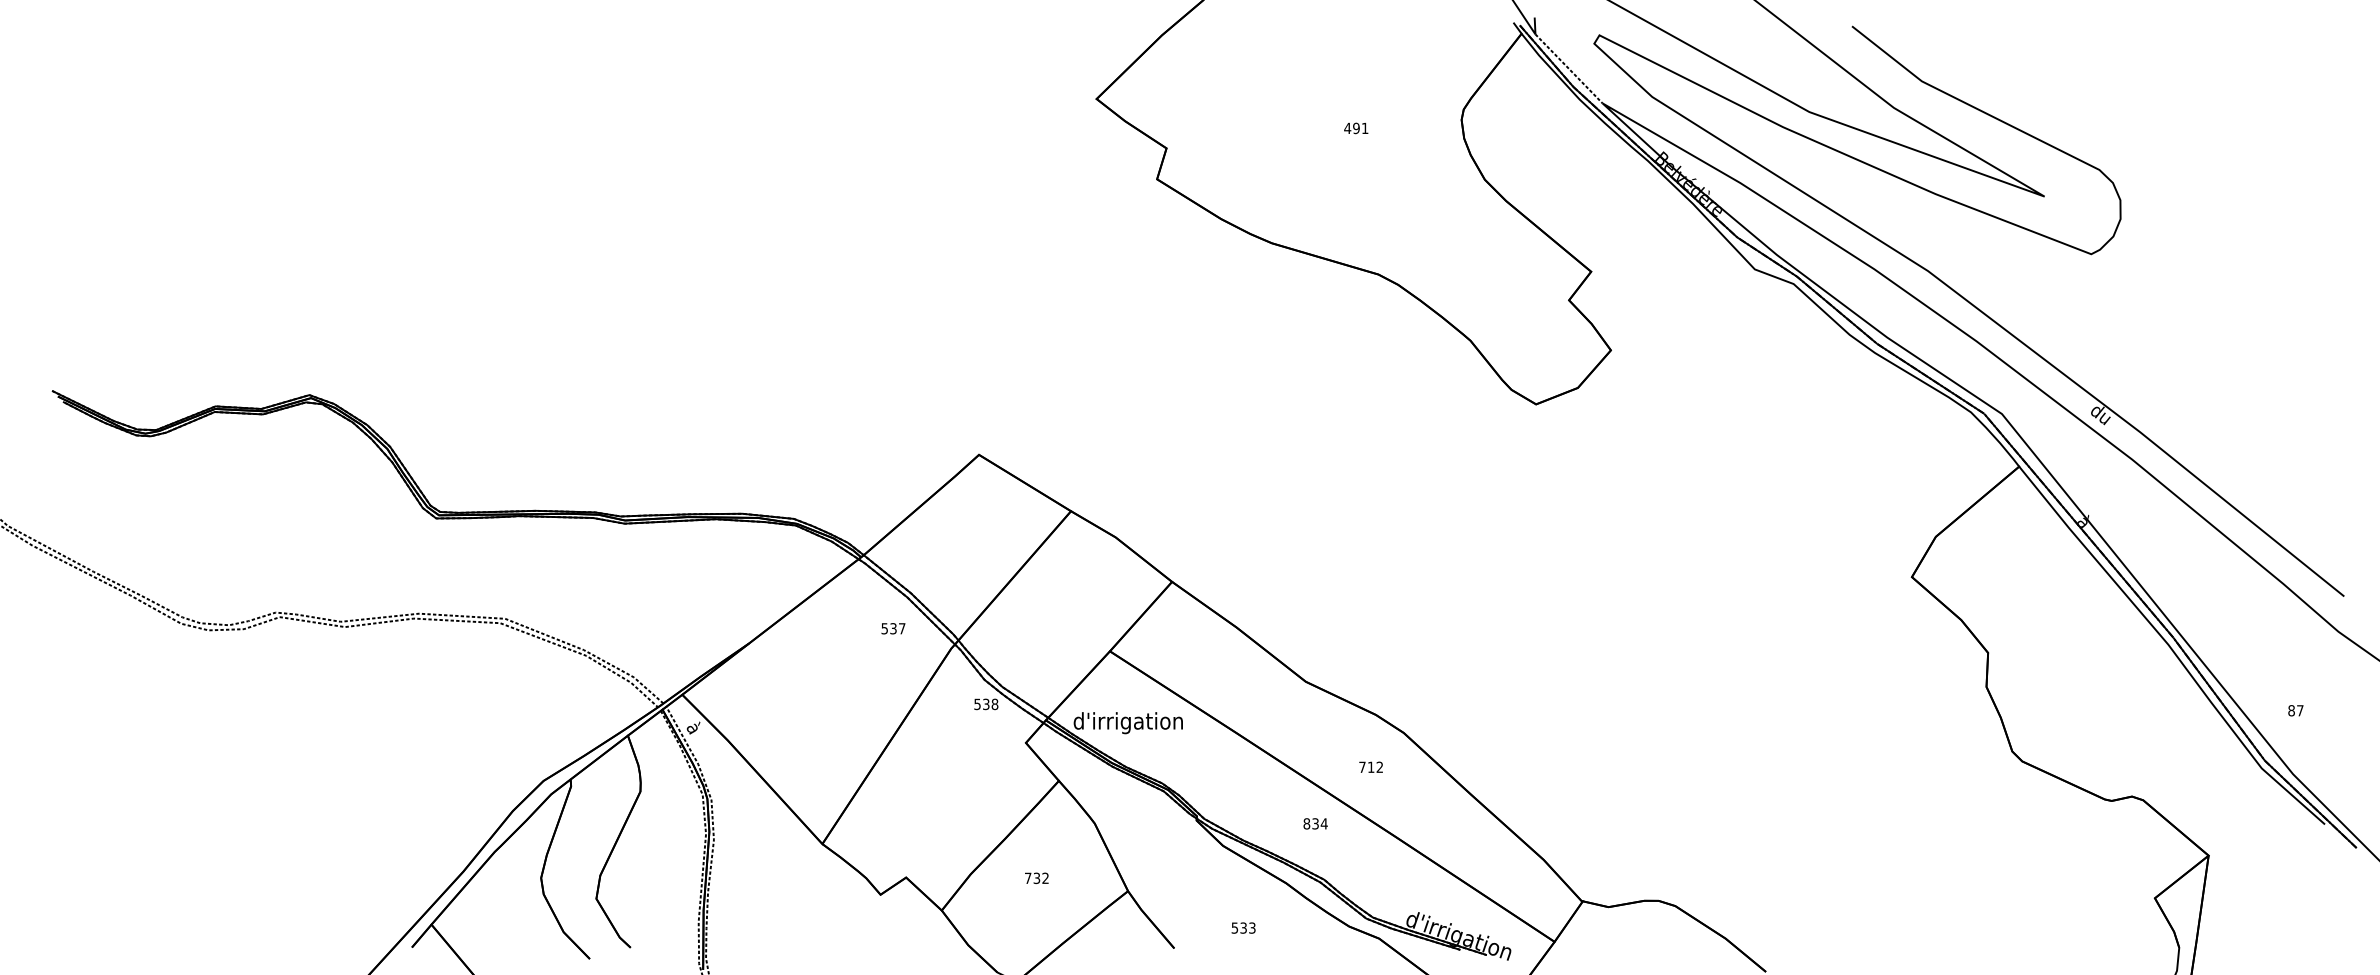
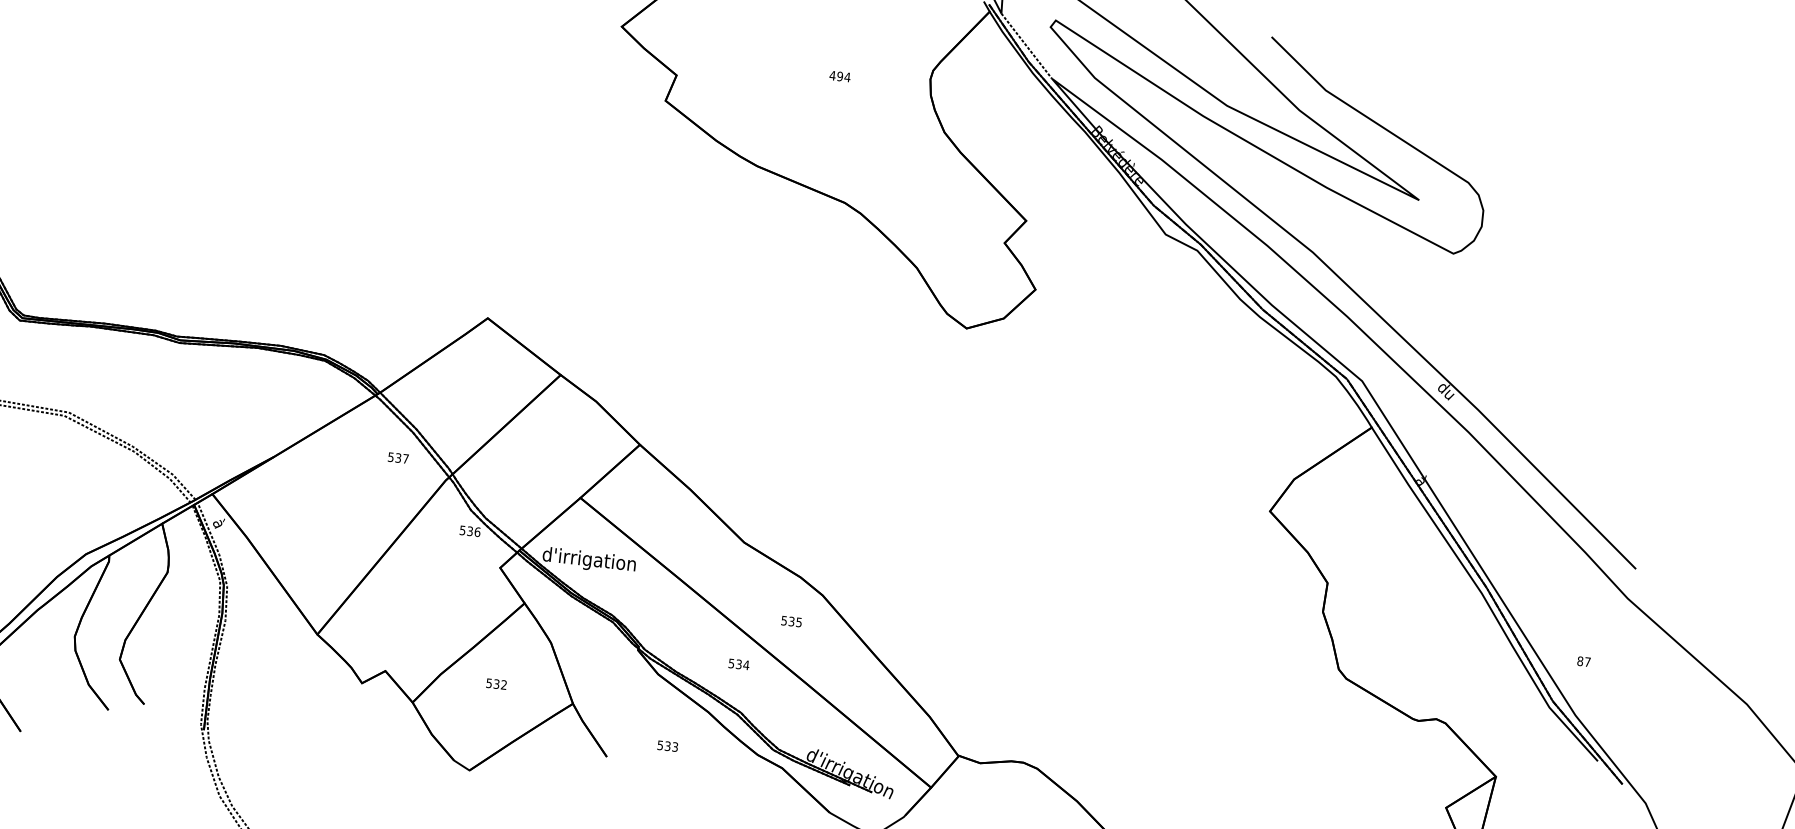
text: (1364, 127) -> (847, 76), 491 -> 494
text: (994, 703) -> (477, 531), 538 -> 536
text: (1371, 767) -> (791, 621), 712 -> 535
text: (1306, 823) -> (731, 663), 834 -> 534
text: (1028, 878) -> (489, 683), 732 -> 532

